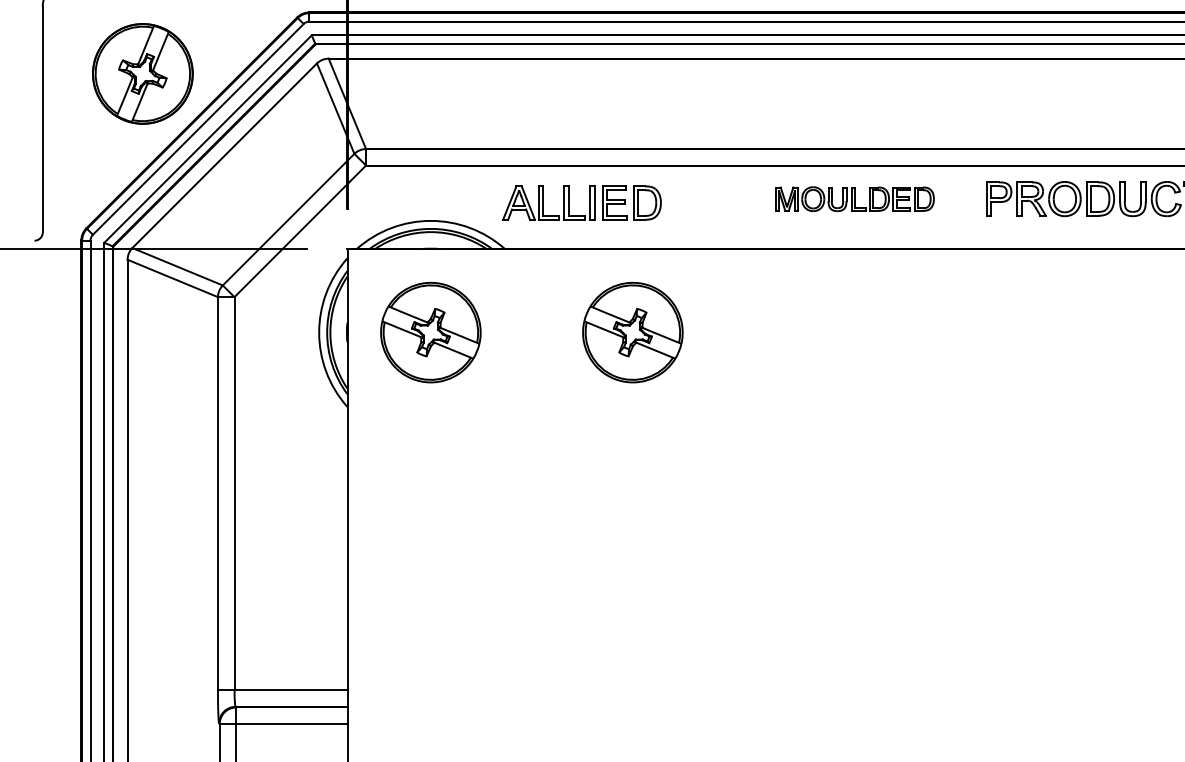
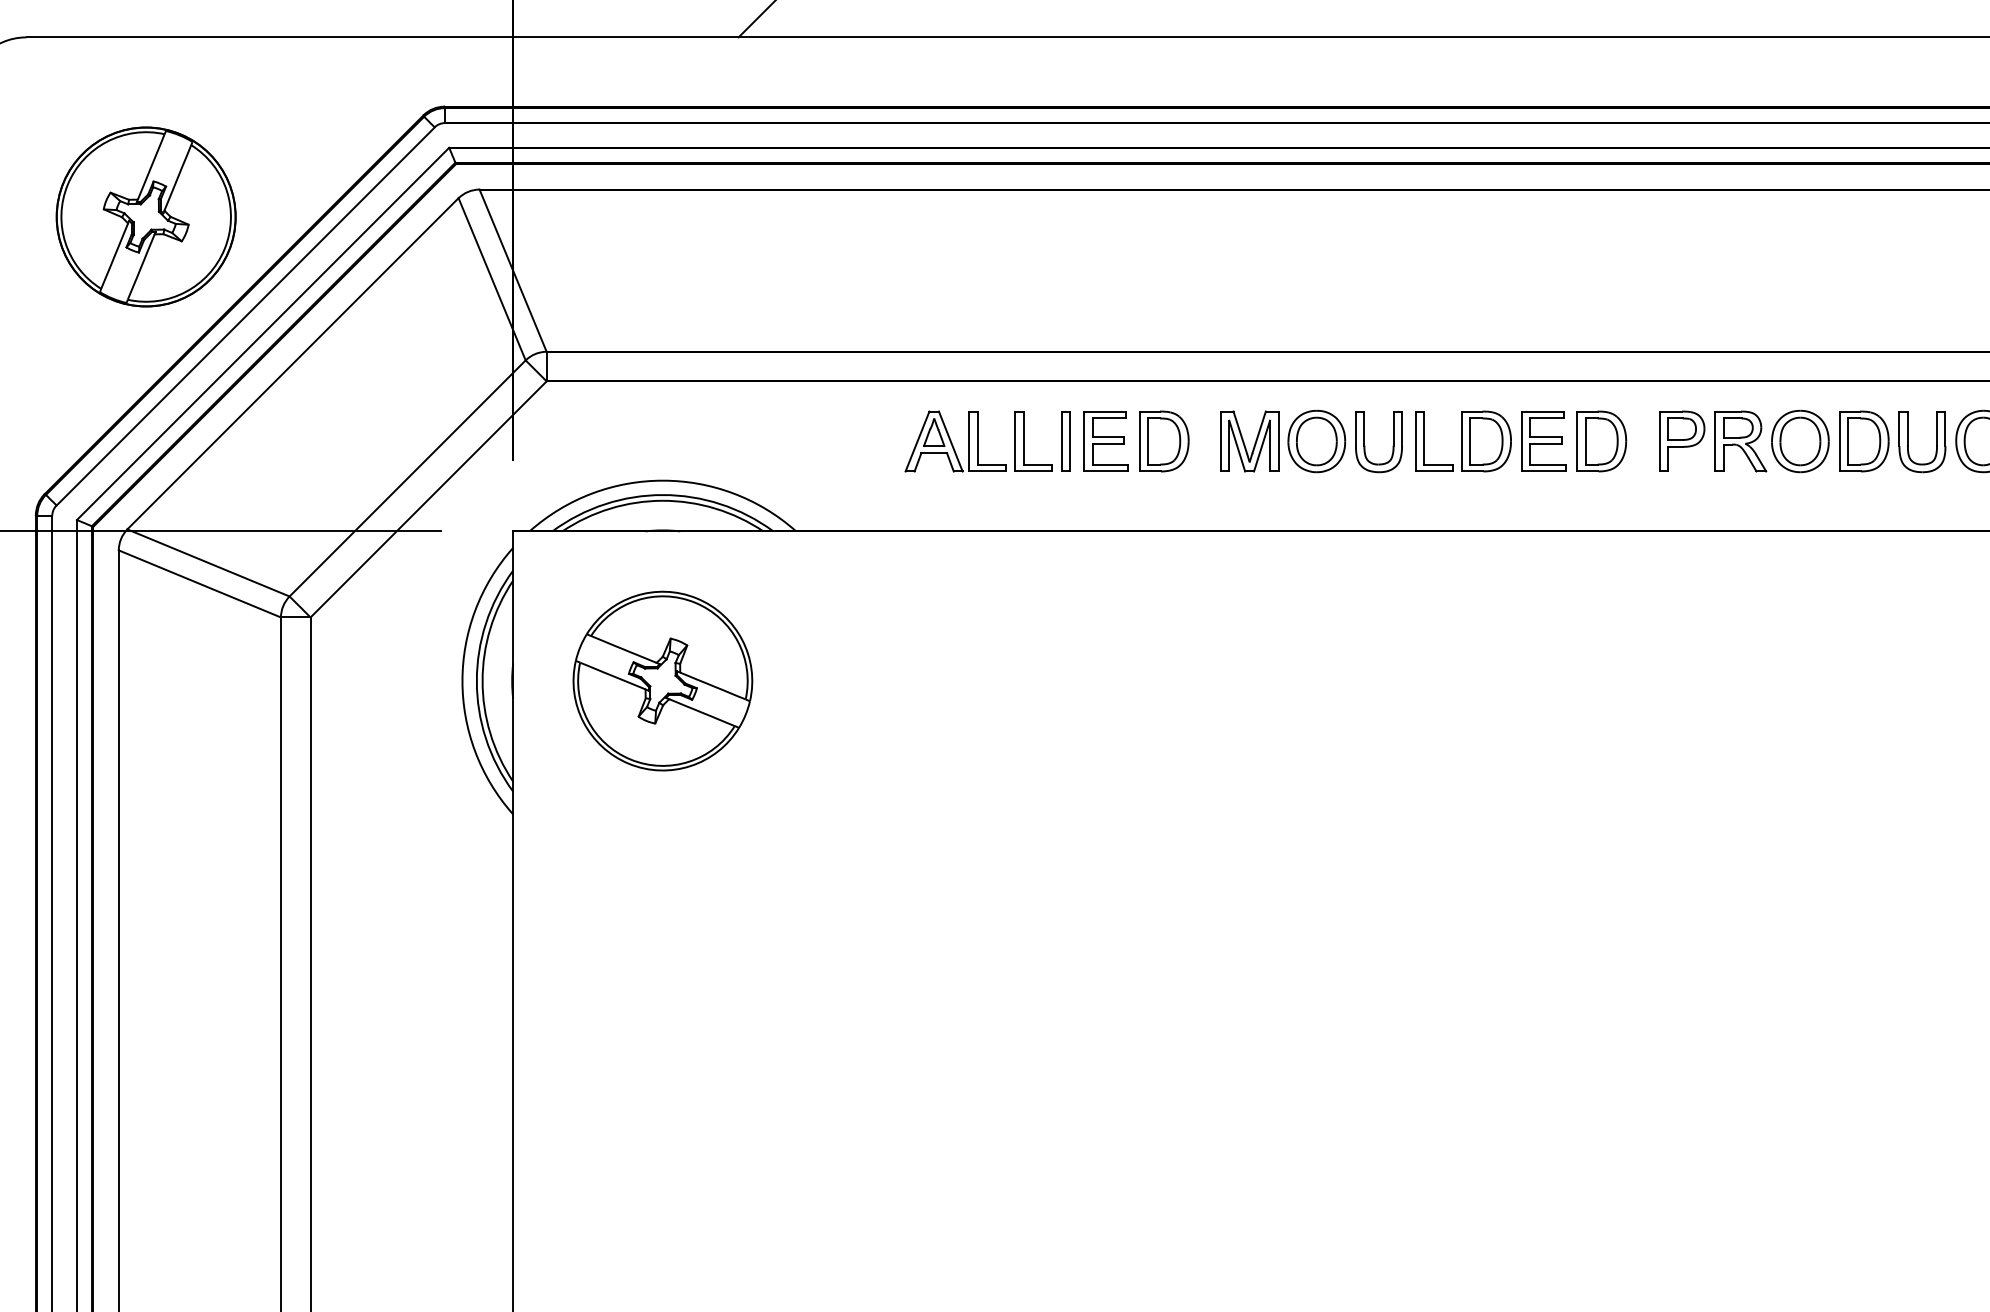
part: (854, 199) -> (1422, 442), size x1.43
part: (589, 202) -> (1060, 440), moved
part: (632, 332) -> (1024, 680), removed

